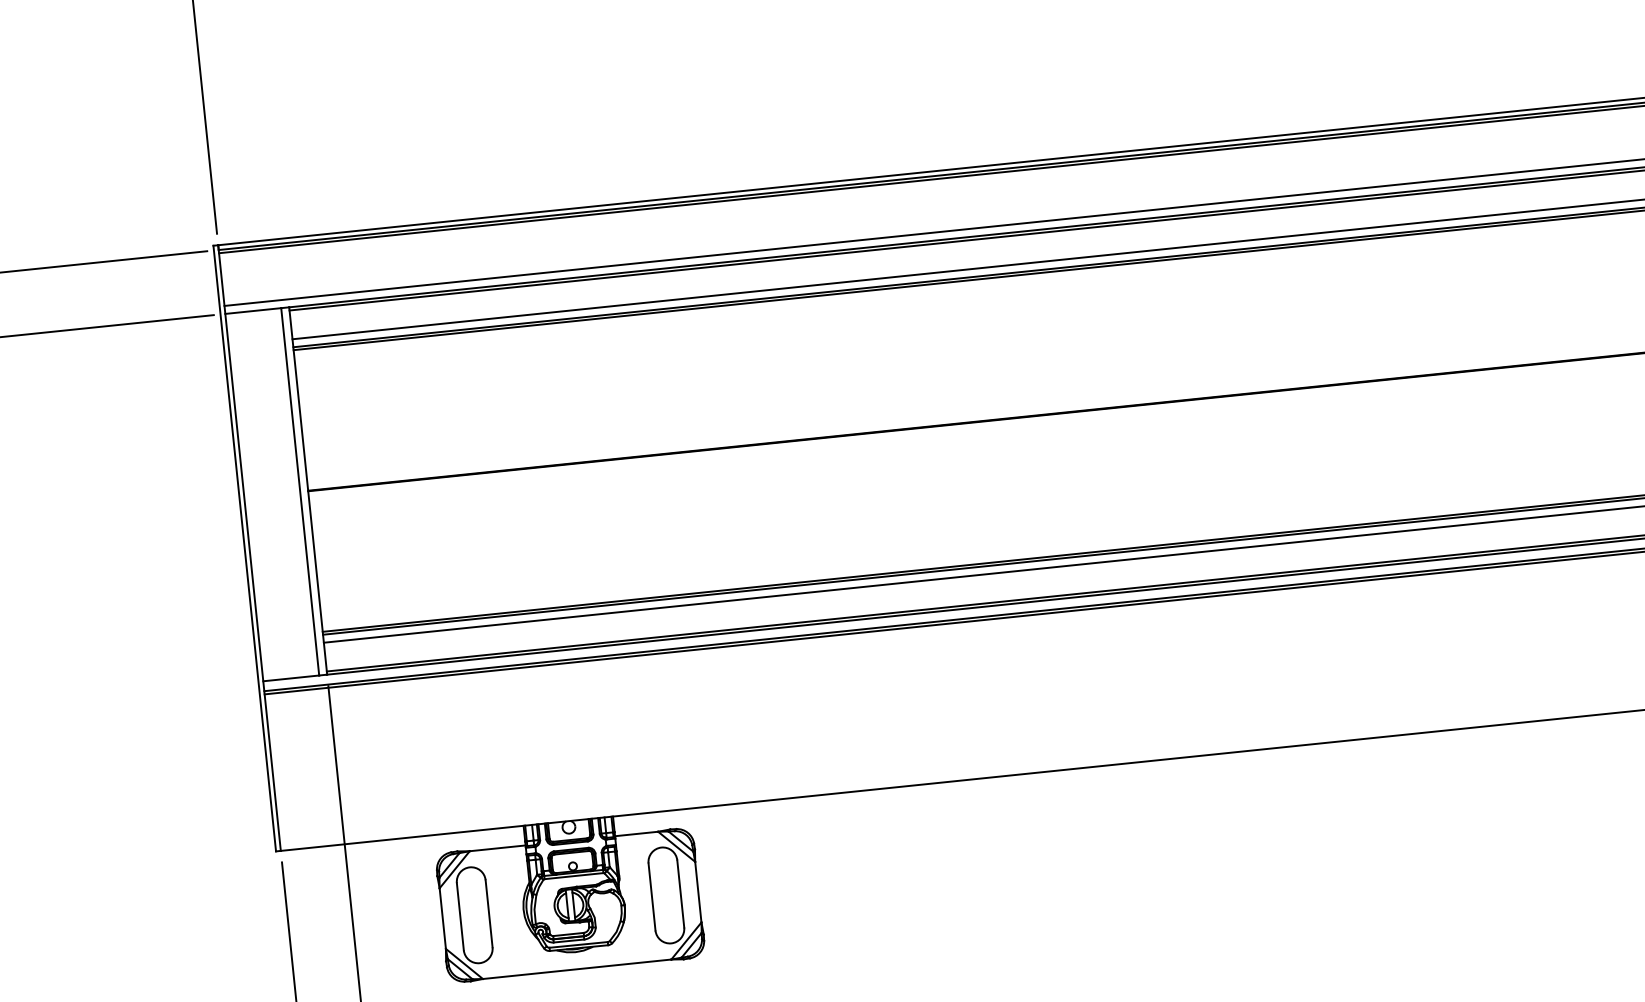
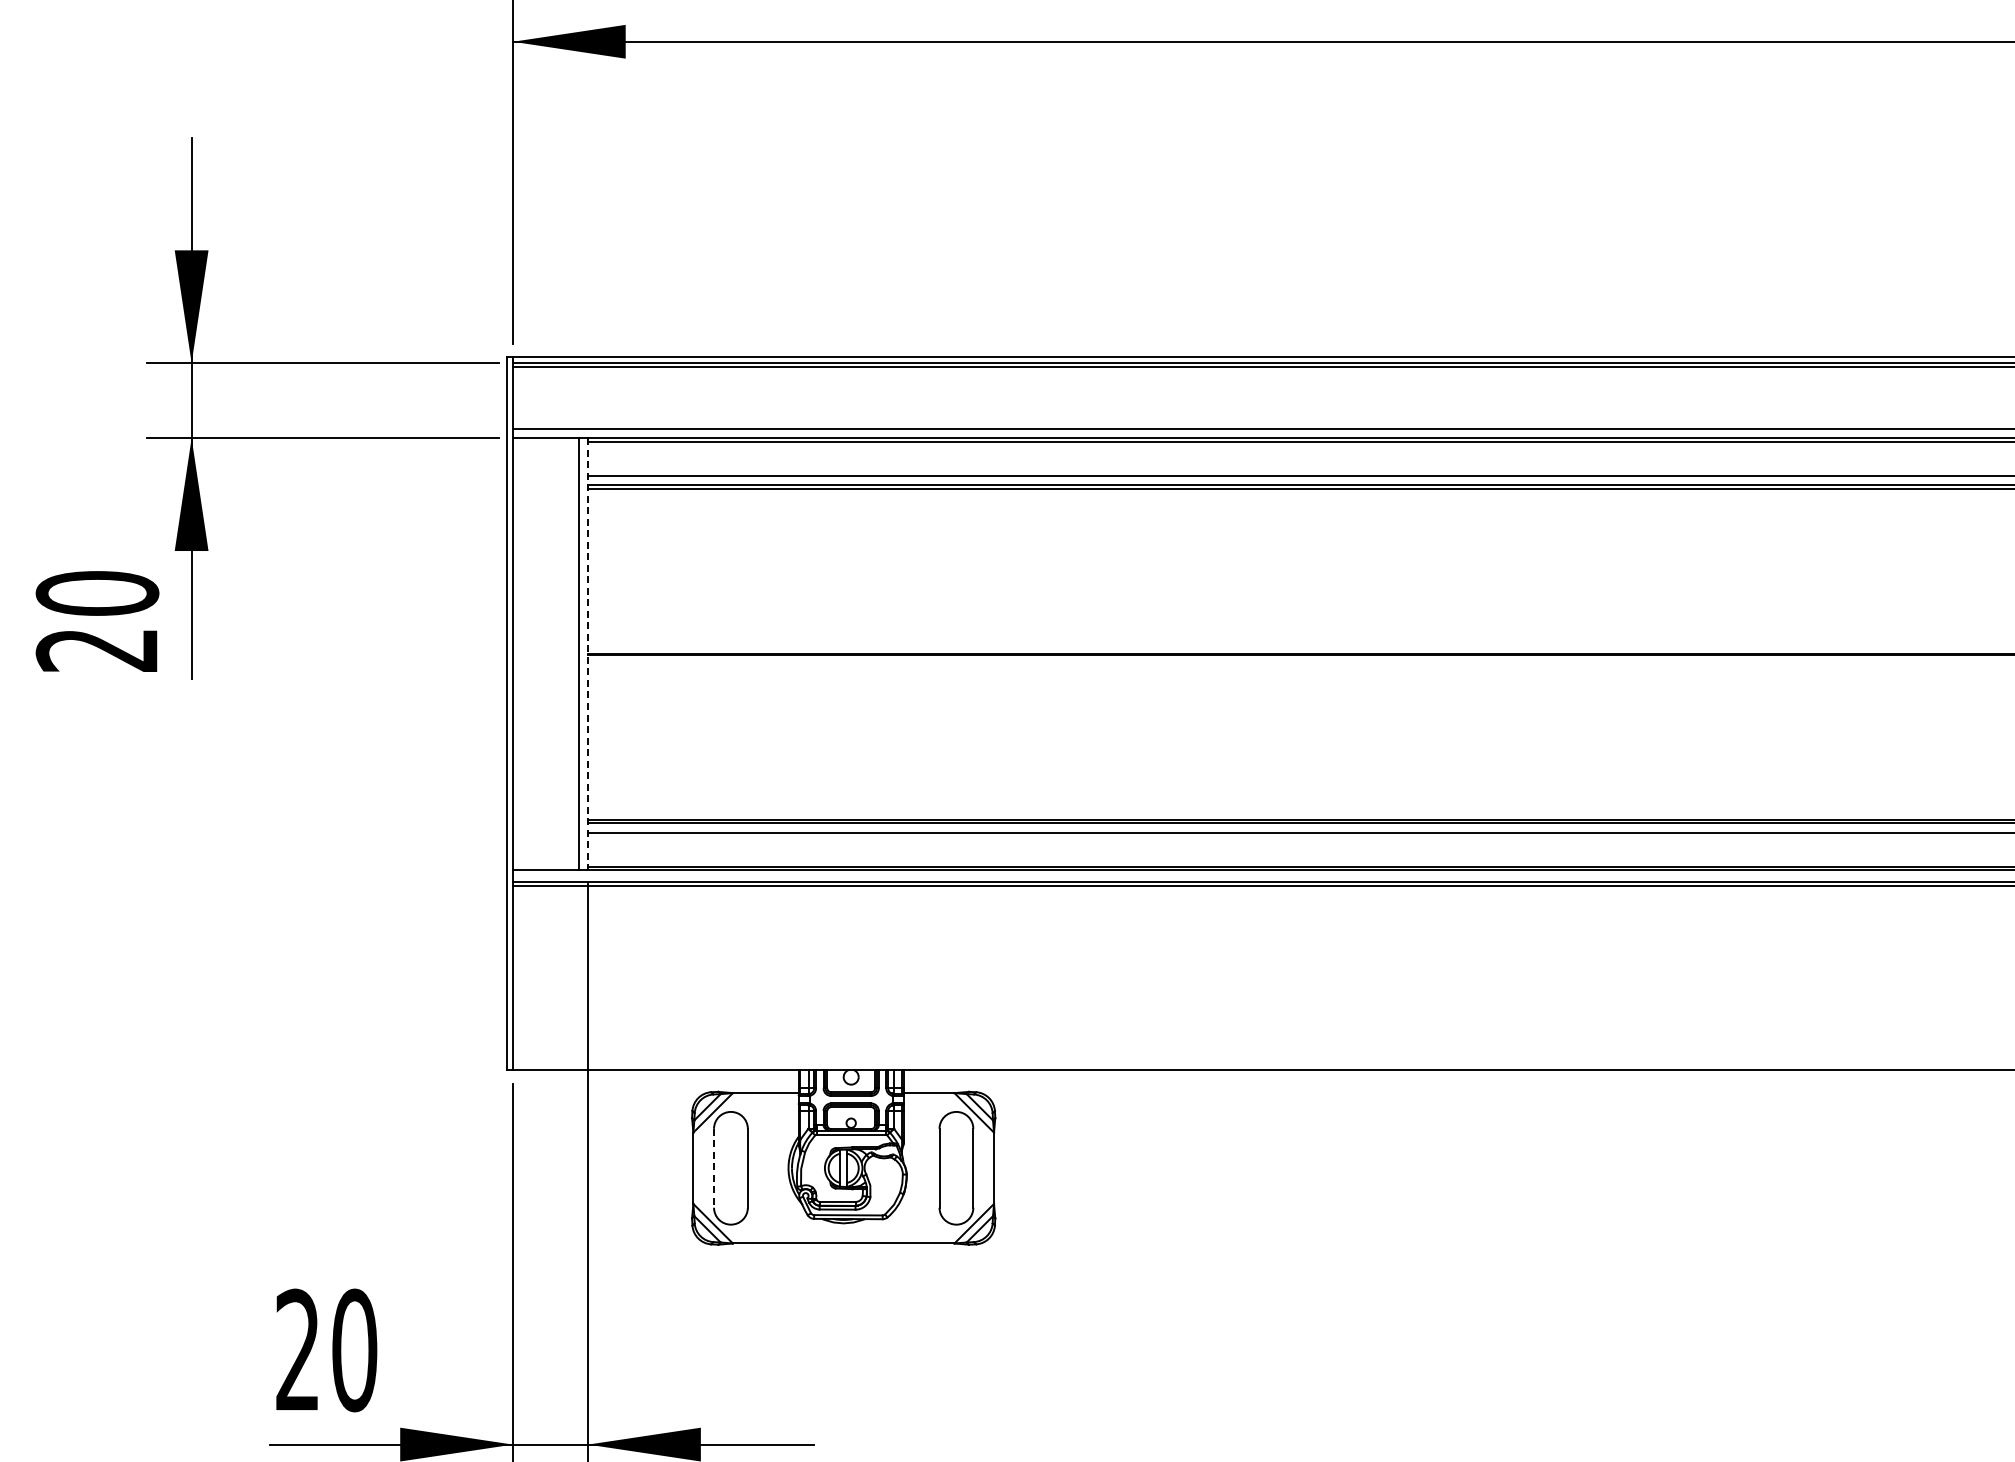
line: (308, 491) -> (588, 654), solid -> dashed
line: (460, 916) -> (714, 1168), solid -> dashed

